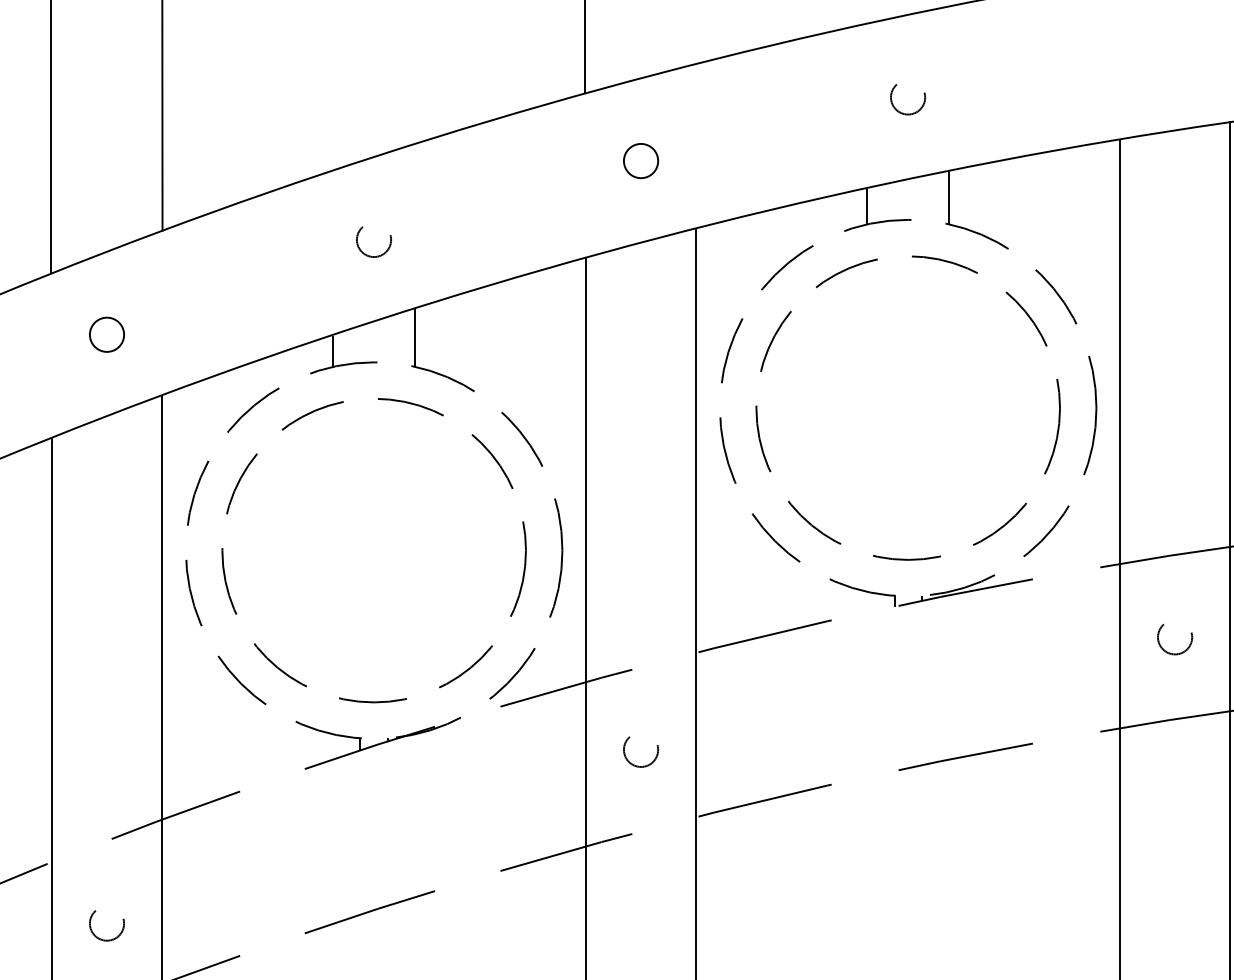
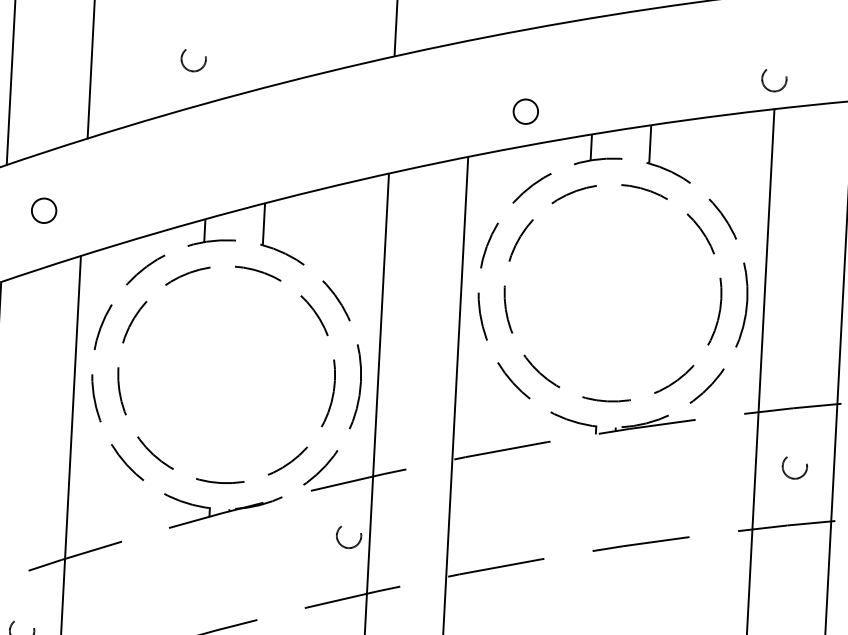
circle: (908, 99) -> (774, 80), moved
circle: (641, 161) -> (526, 112), moved
circle: (373, 241) -> (193, 60), moved
circle: (640, 751) -> (348, 537), moved

